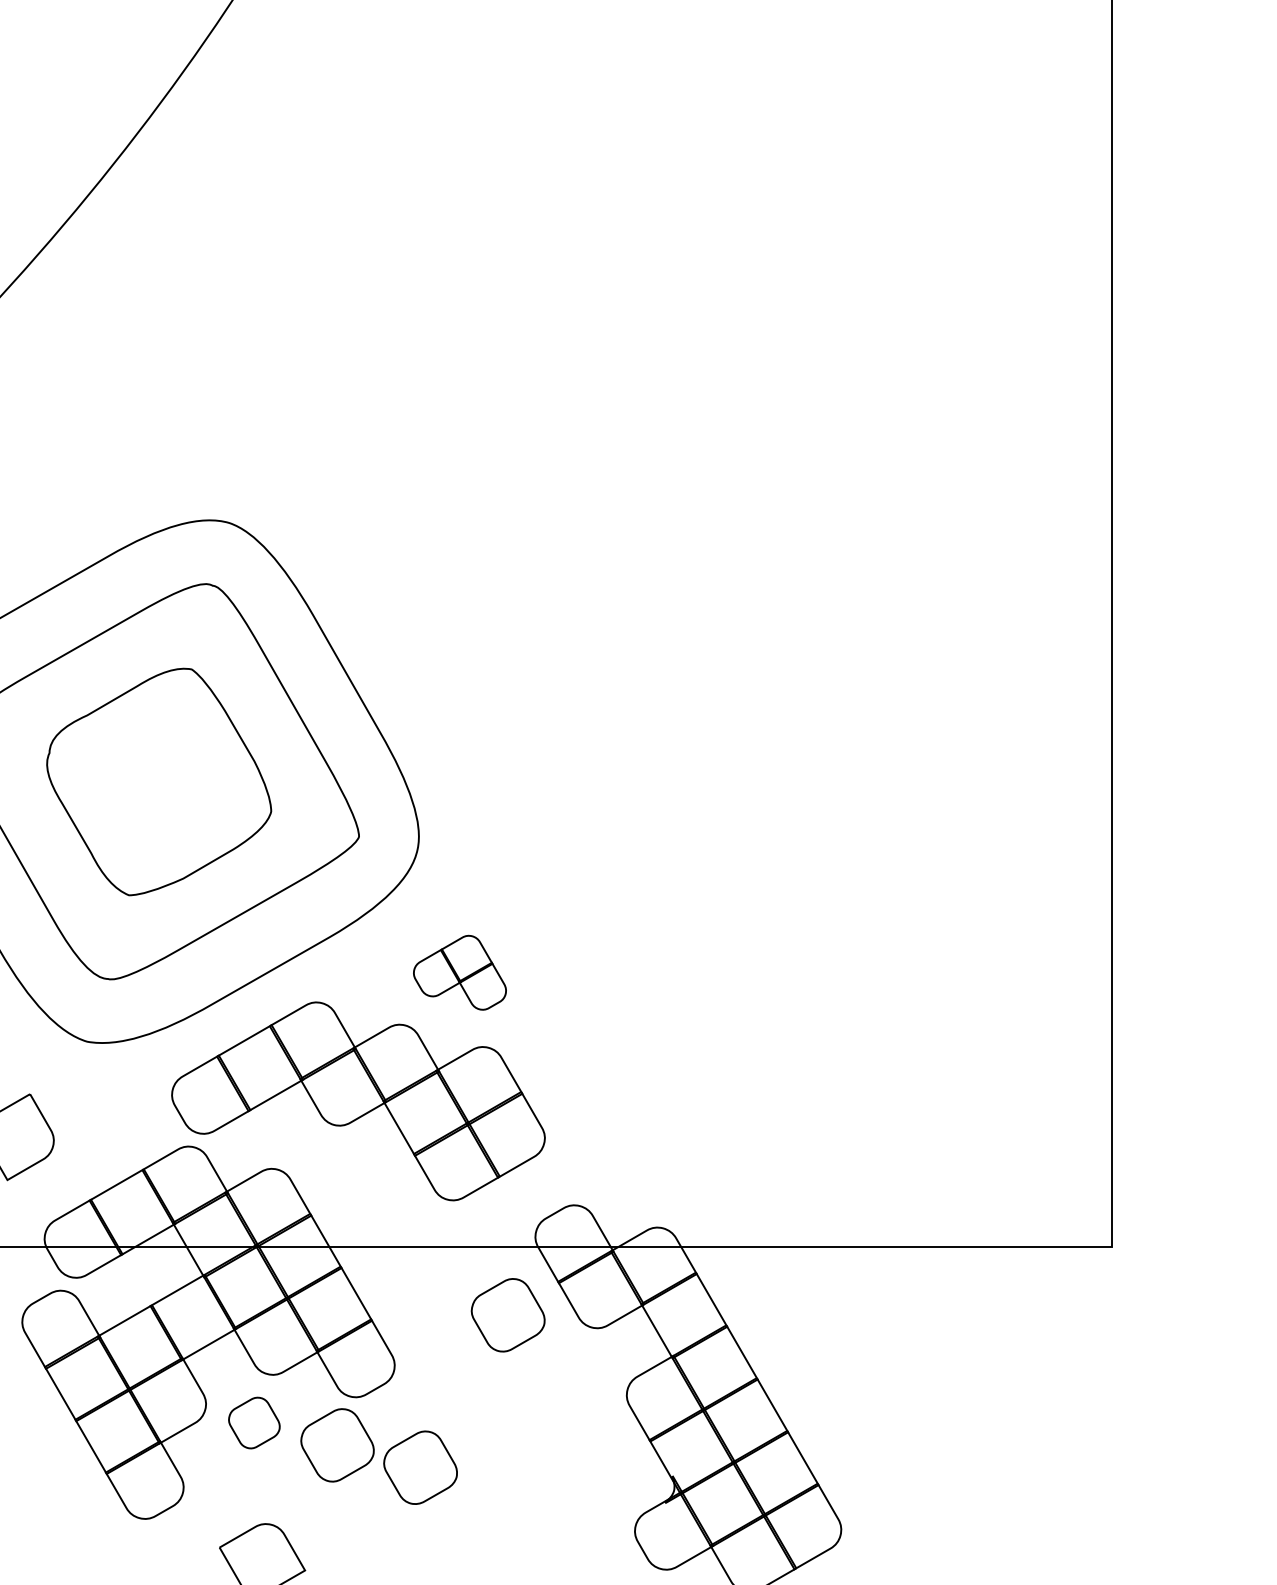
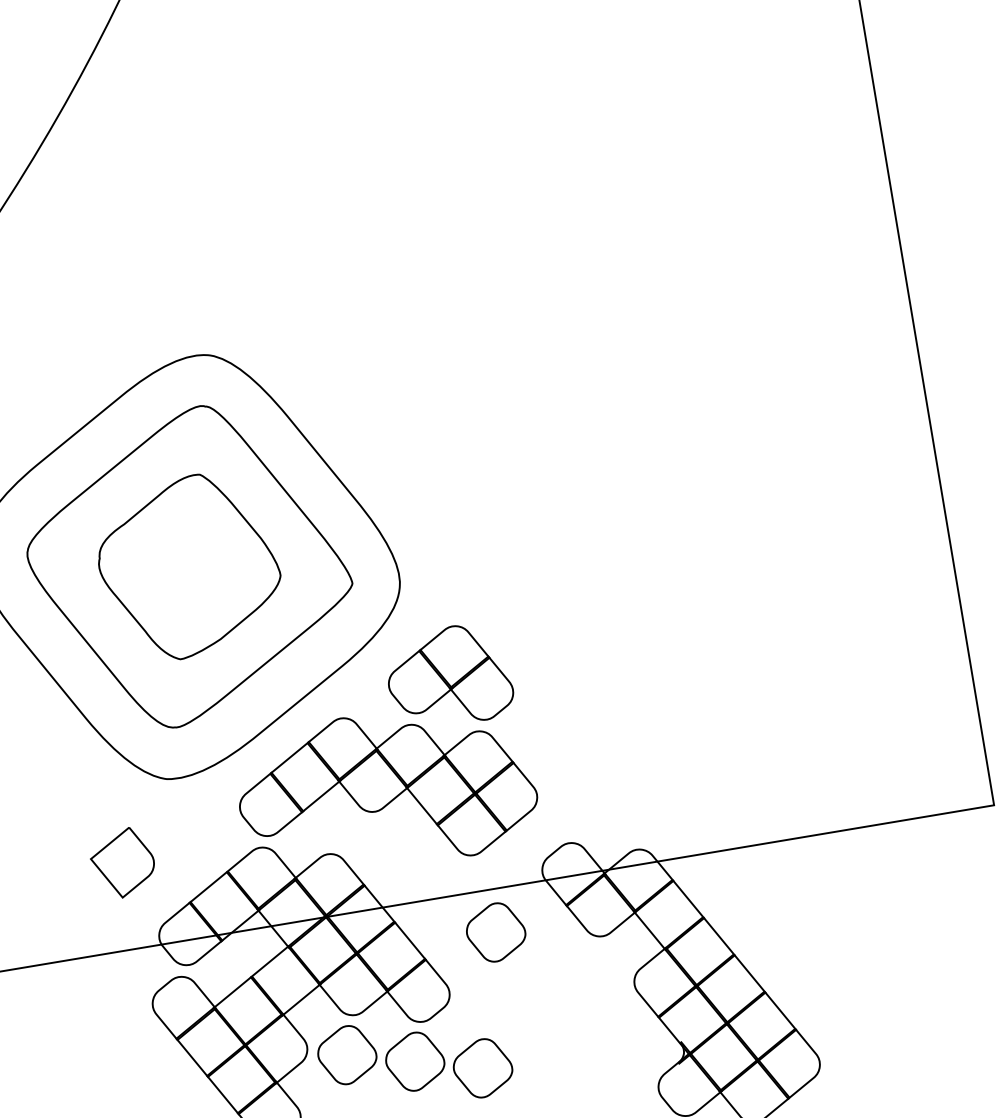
part: (459, 972) -> (448, 676), size x1.67
part: (507, 1315) -> (495, 932), moved
part: (254, 1422) -> (347, 1054), size x1.43

